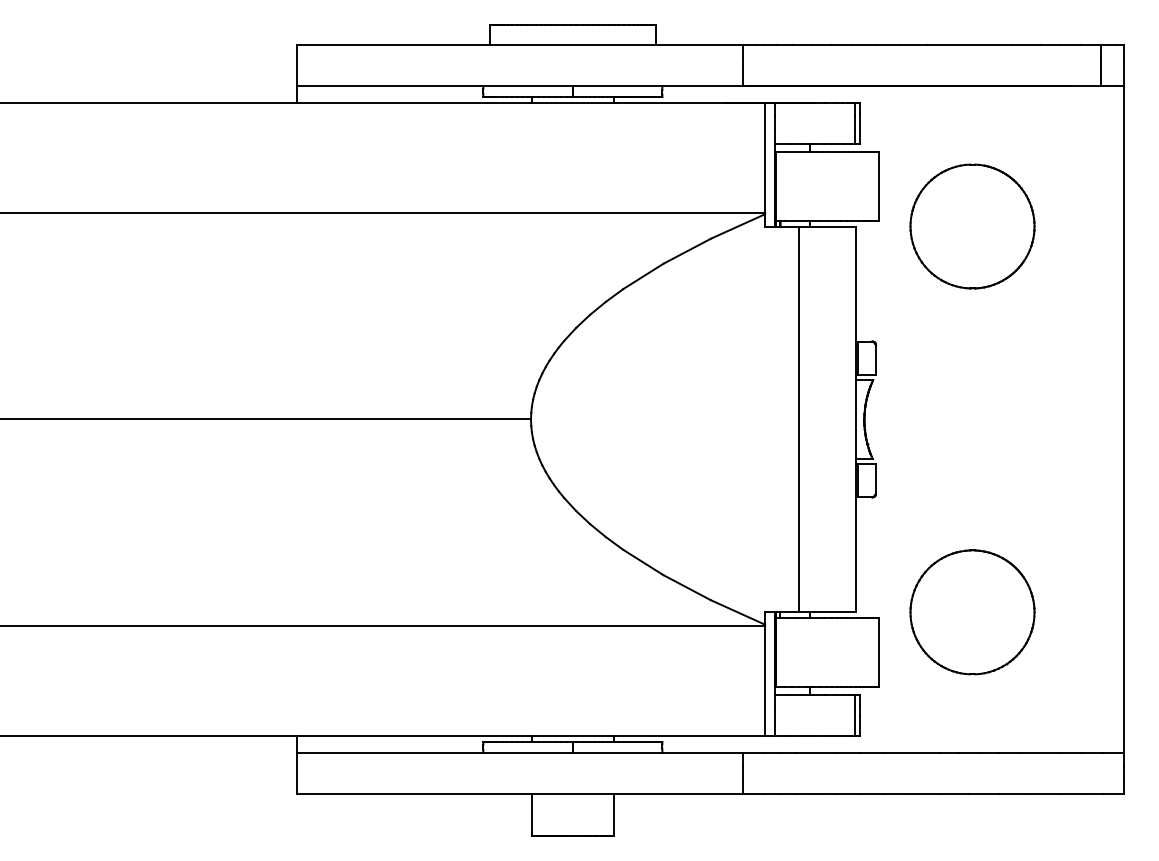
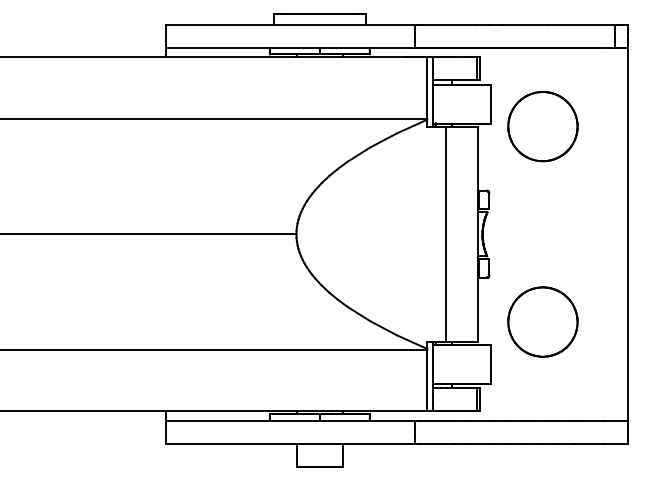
part: (971, 611) -> (542, 321), moved

